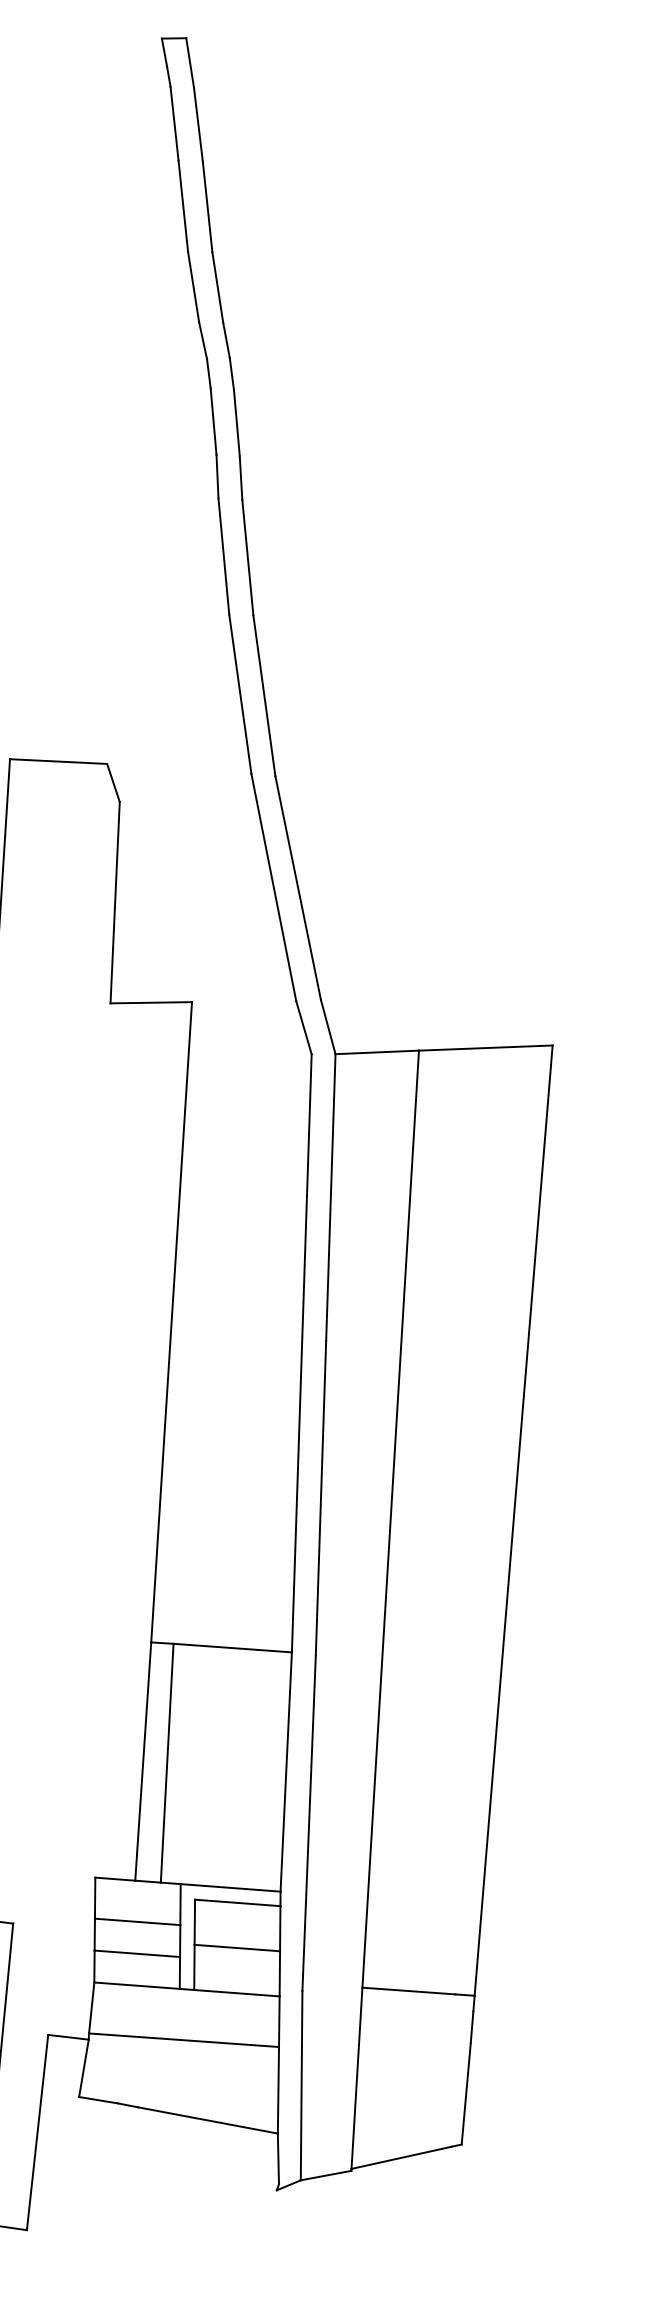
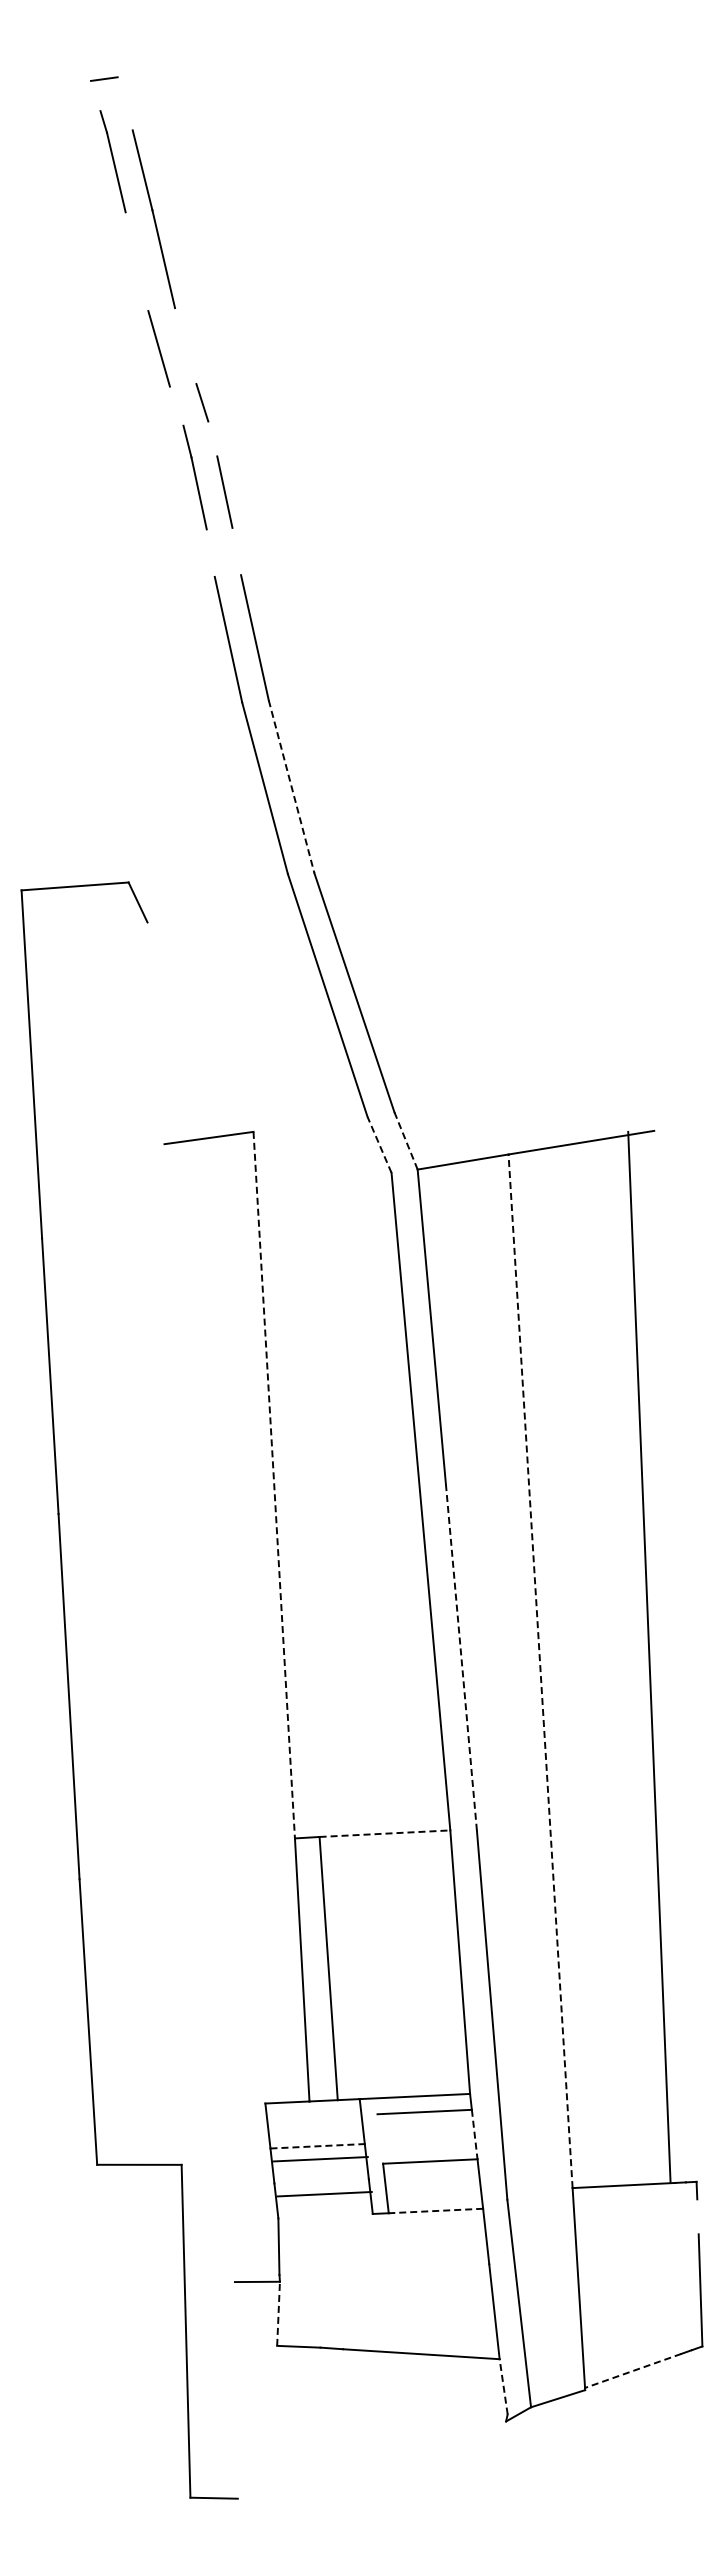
line: (164, 52) -> (95, 95), removed
line: (189, 62) -> (124, 103), removed
line: (182, 206) -> (136, 261), removed
line: (217, 287) -> (185, 346), removed
line: (202, 340) -> (176, 405), removed
line: (231, 373) -> (212, 438), removed
line: (217, 476) -> (210, 552), removed
line: (240, 478) -> (236, 551), removed
line: (264, 696) -> (291, 787), solid -> dashed
line: (114, 902) -> (155, 1033), removed
line: (328, 1026) -> (406, 1140), solid -> dashed
line: (303, 1027) -> (379, 1144), solid -> dashed
line: (171, 1322) -> (274, 1485), solid -> dashed
line: (321, 1498) -> (461, 1657), solid -> dashed
line: (390, 1519) -> (540, 1671), solid -> dashed
line: (513, 1519) -> (649, 1656), moved
line: (233, 1647) -> (385, 1833), solid -> dashed
line: (195, 1921) -> (380, 2138), removed
line: (138, 1922) -> (318, 2146), solid -> dashed
line: (280, 1928) -> (474, 2134), solid -> dashed
line: (137, 1954) -> (320, 2159), moved
line: (137, 1985) -> (324, 2193), moved
line: (236, 1993) -> (435, 2211), solid -> dashed
line: (471, 2027) -> (697, 2216), removed
line: (184, 2040) -> (384, 2269), removed
line: (83, 2068) -> (278, 2313), solid -> dashed
line: (36, 2132) -> (235, 2390), removed
line: (278, 2158) -> (503, 2386), solid -> dashed
line: (396, 2159) -> (632, 2371), solid -> dashed

